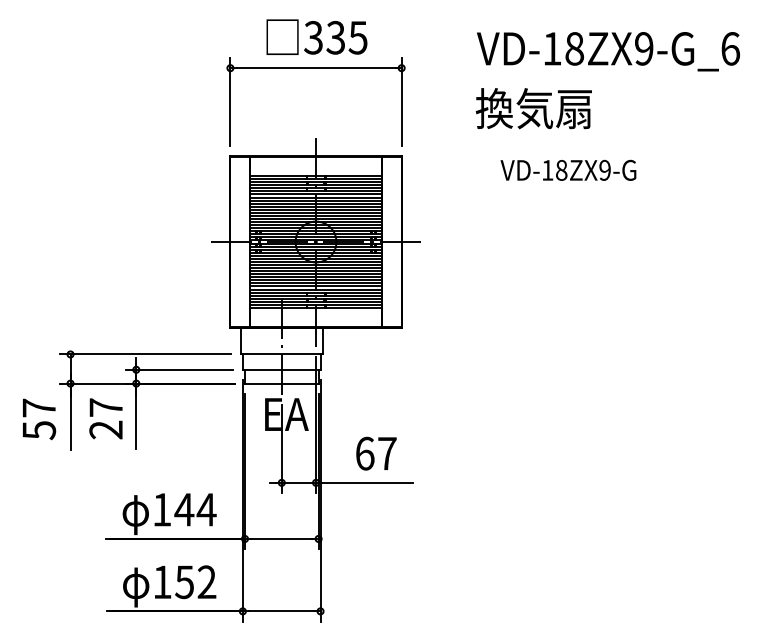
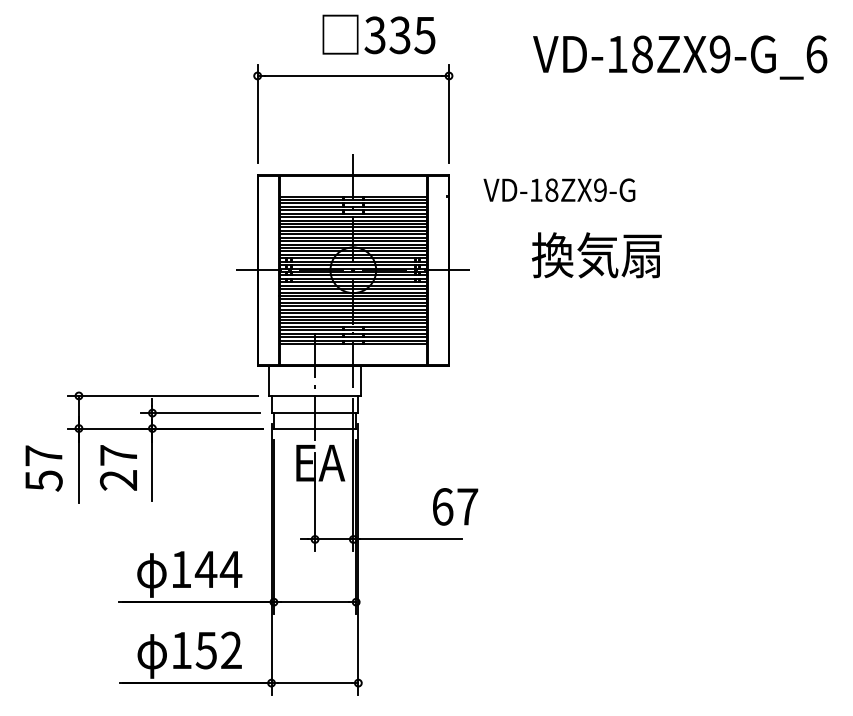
text: (316, 36) -> (378, 33), moved
text: (533, 108) -> (596, 255), moved
text: (568, 169) -> (559, 189), moved
text: (376, 453) -> (455, 506), moved

